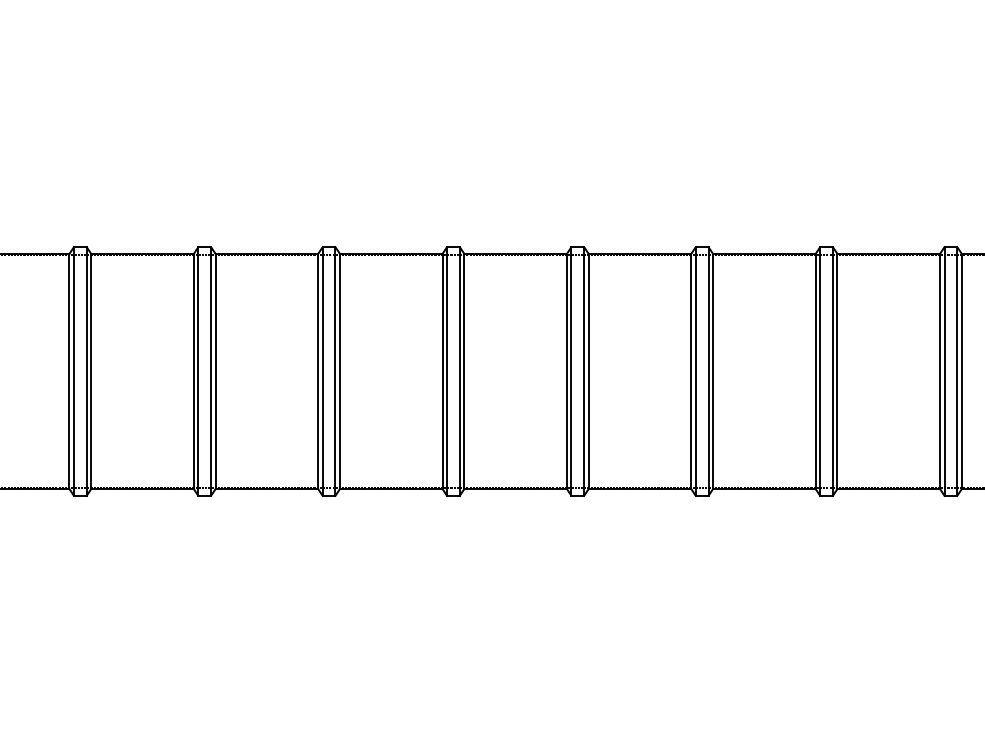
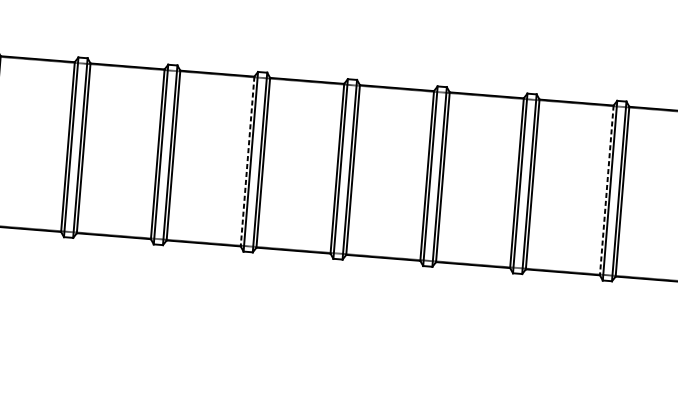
line: (318, 371) -> (247, 161), solid -> dashed
line: (815, 371) -> (606, 190), solid -> dashed

